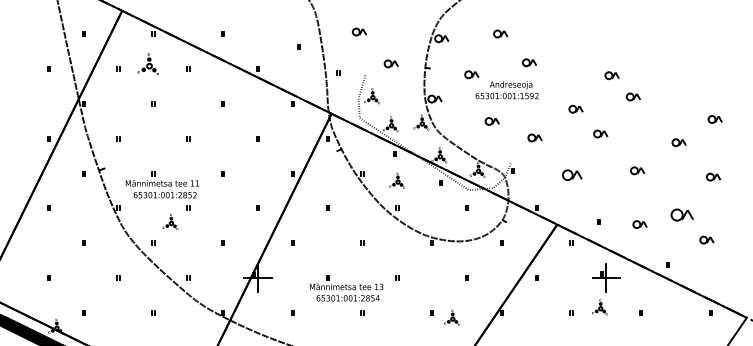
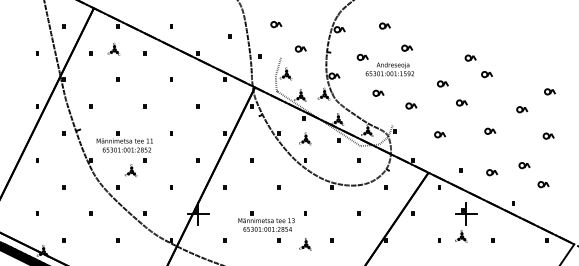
part: (147, 63) -> (113, 48), size x0.71
part: (572, 174) -> (440, 134), size x0.71
part: (682, 215) -> (524, 165), size x0.62
part: (451, 317) -> (305, 244), moved

